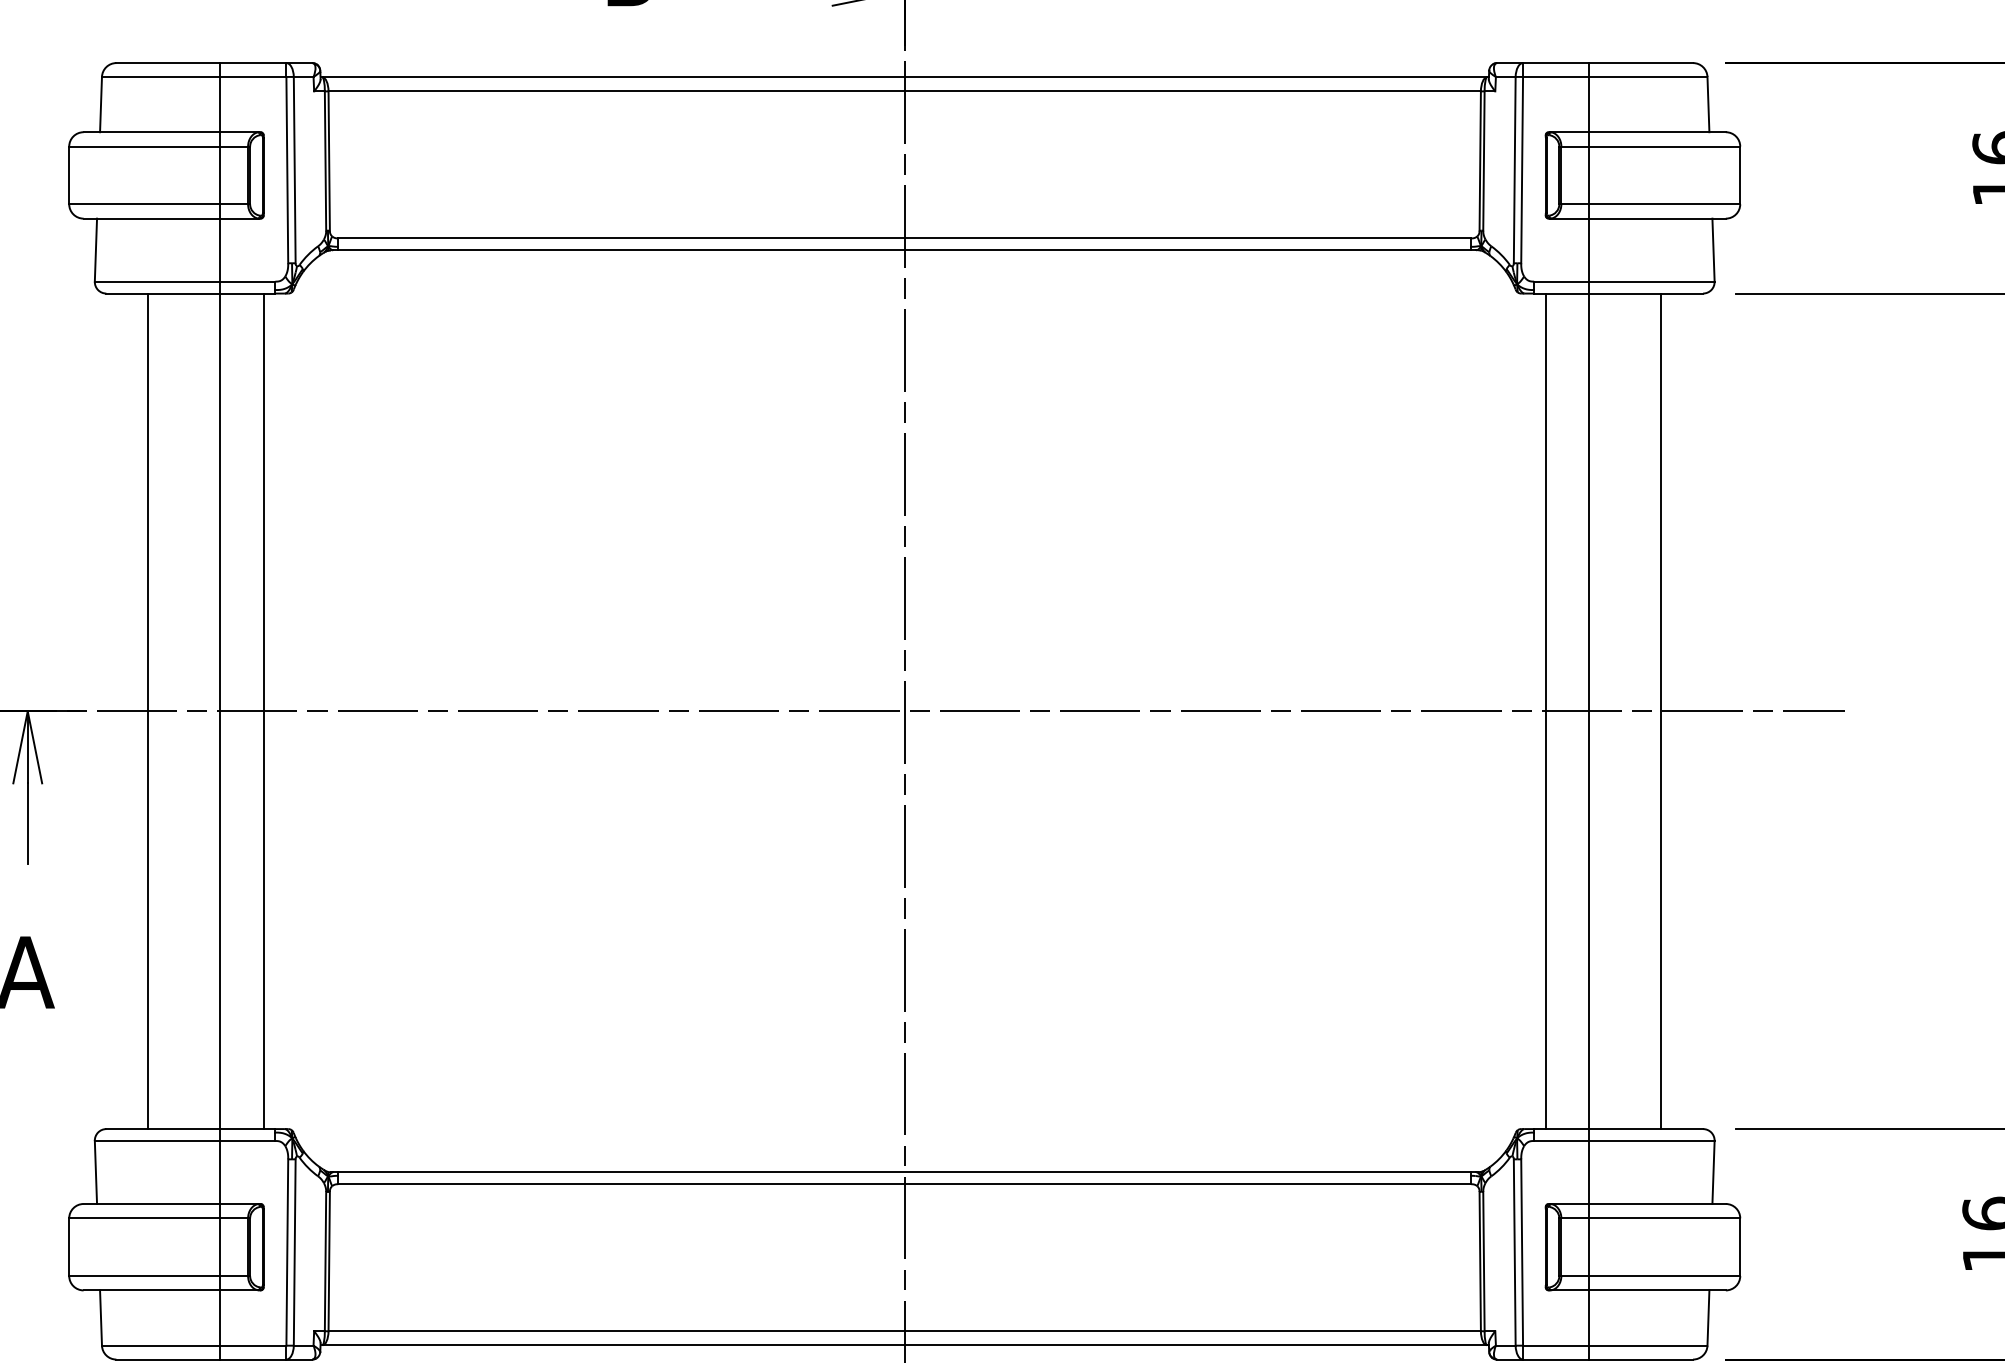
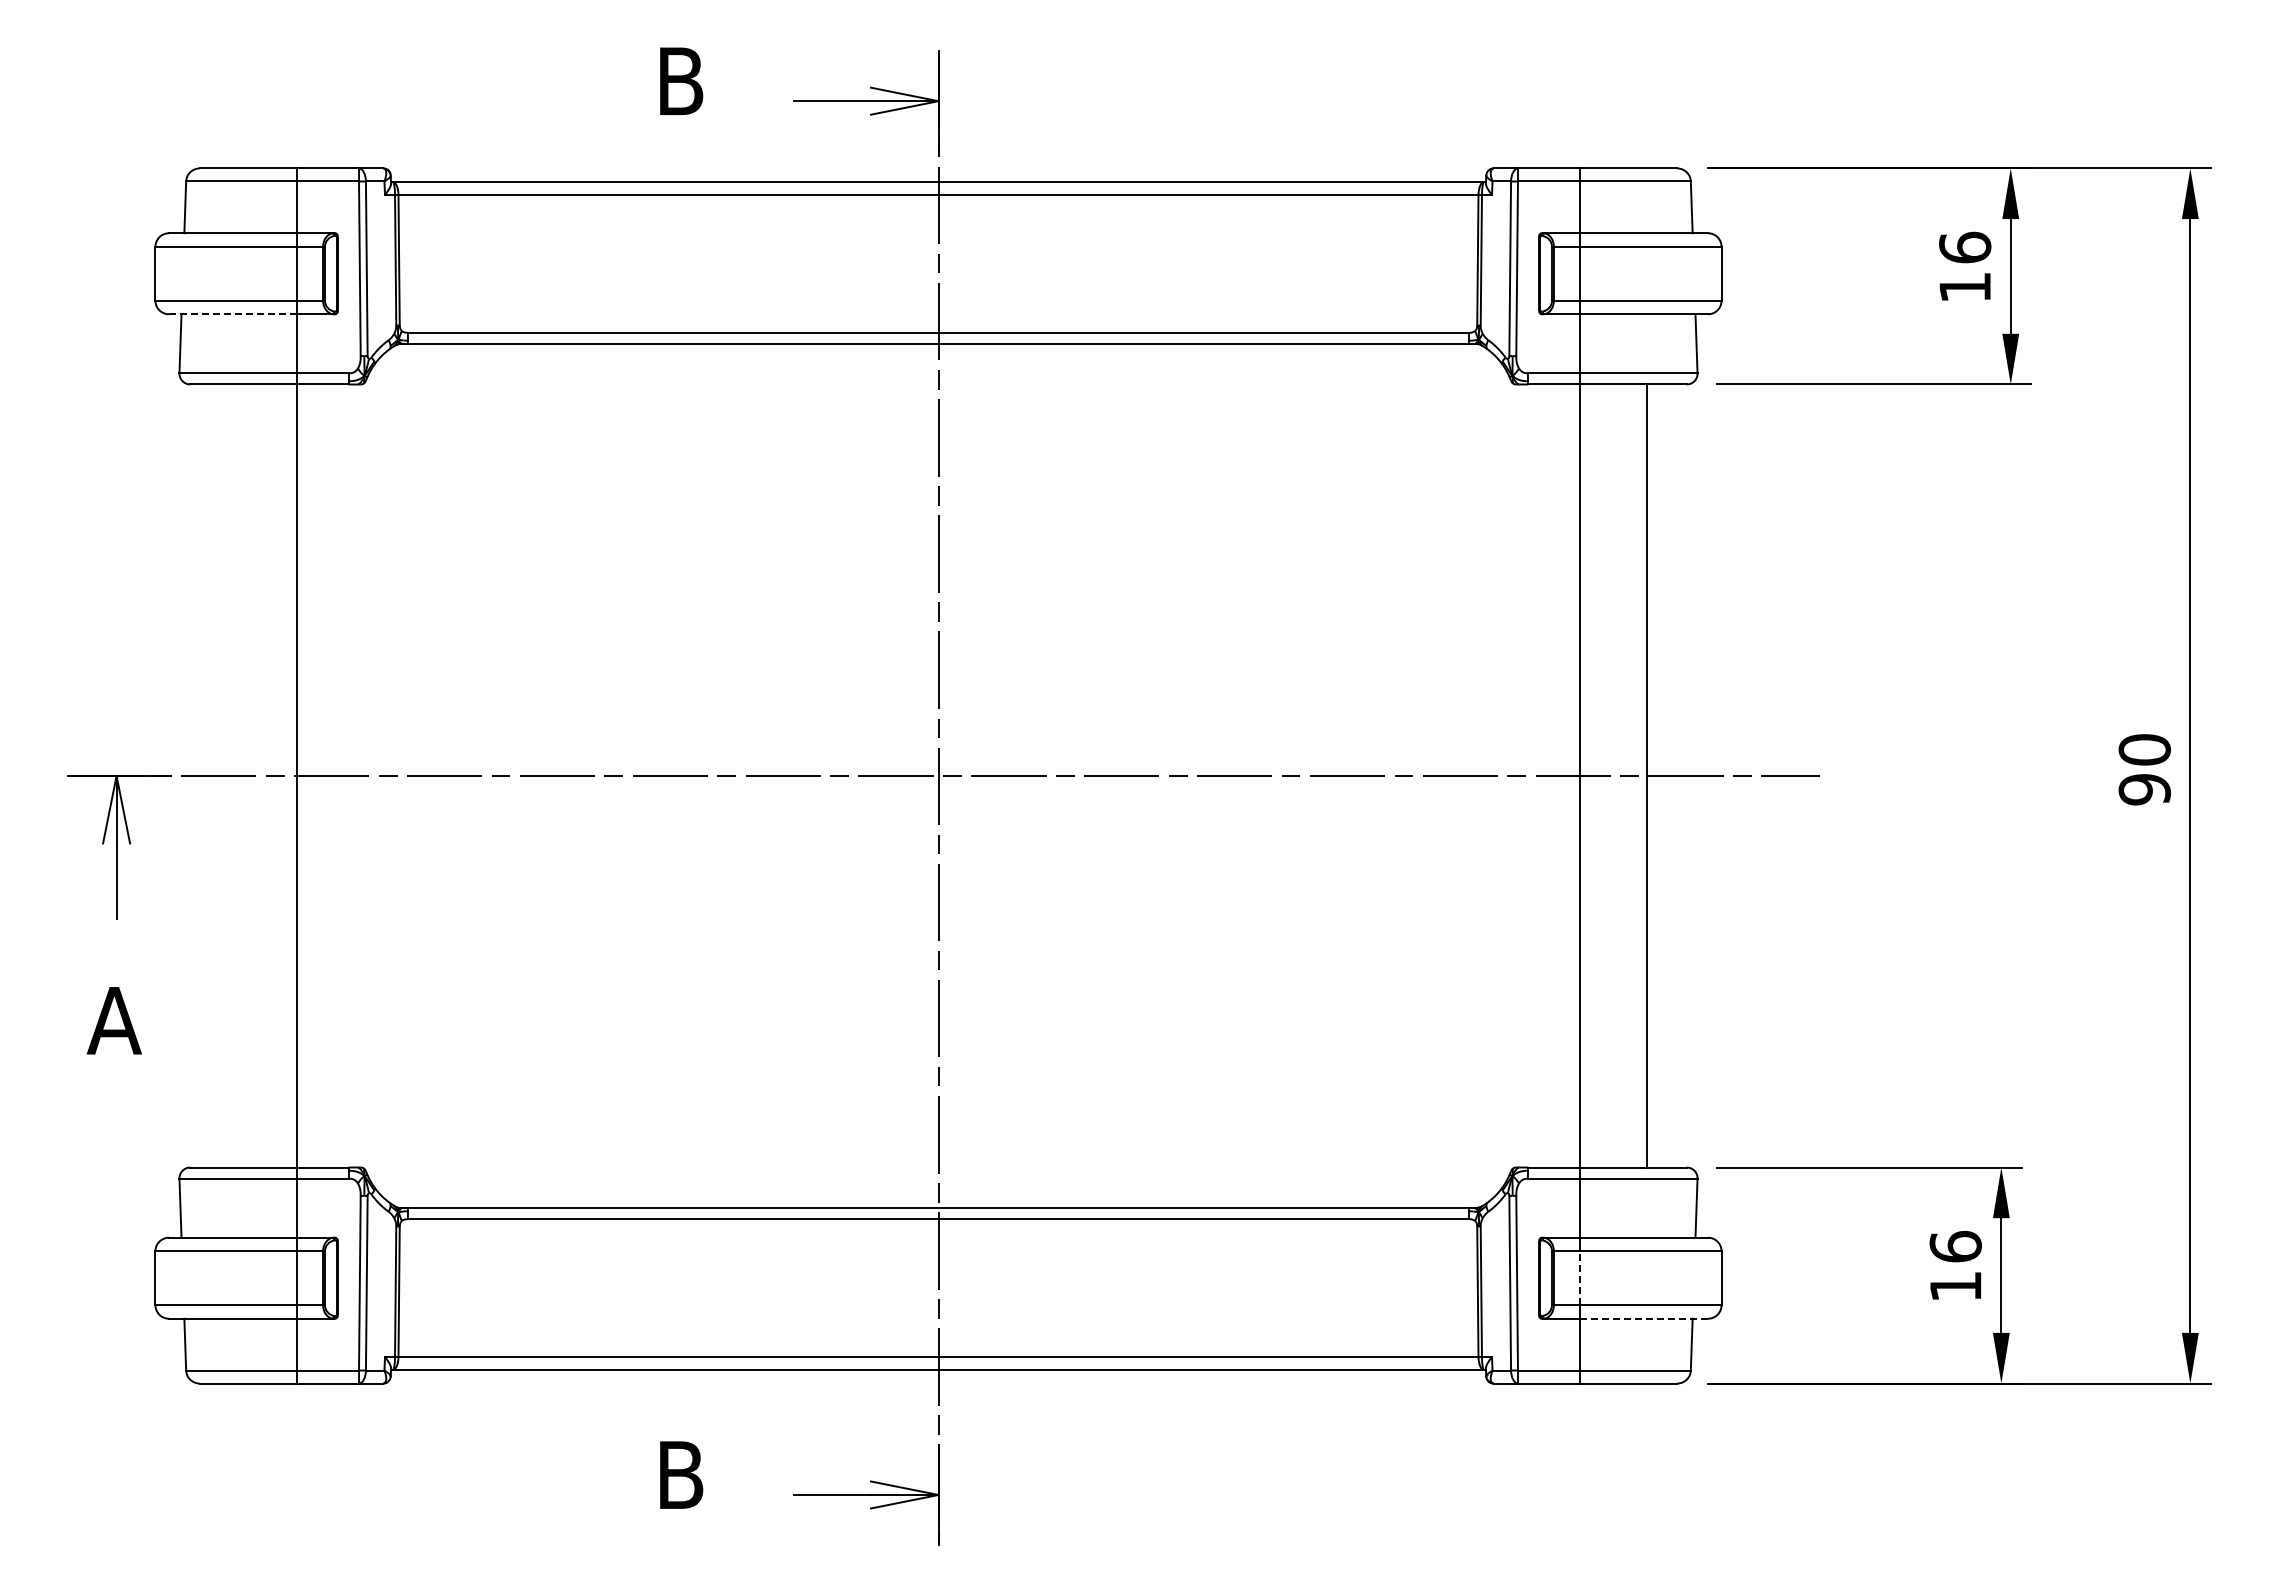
line: (151, 218) -> (232, 314), solid -> dashed
line: (148, 710) -> (229, 775), removed
line: (263, 710) -> (337, 775), removed
line: (1545, 710) -> (1539, 775), removed
line: (1588, 1246) -> (1579, 1277), solid -> dashed
line: (1656, 1290) -> (1643, 1318), solid -> dashed

